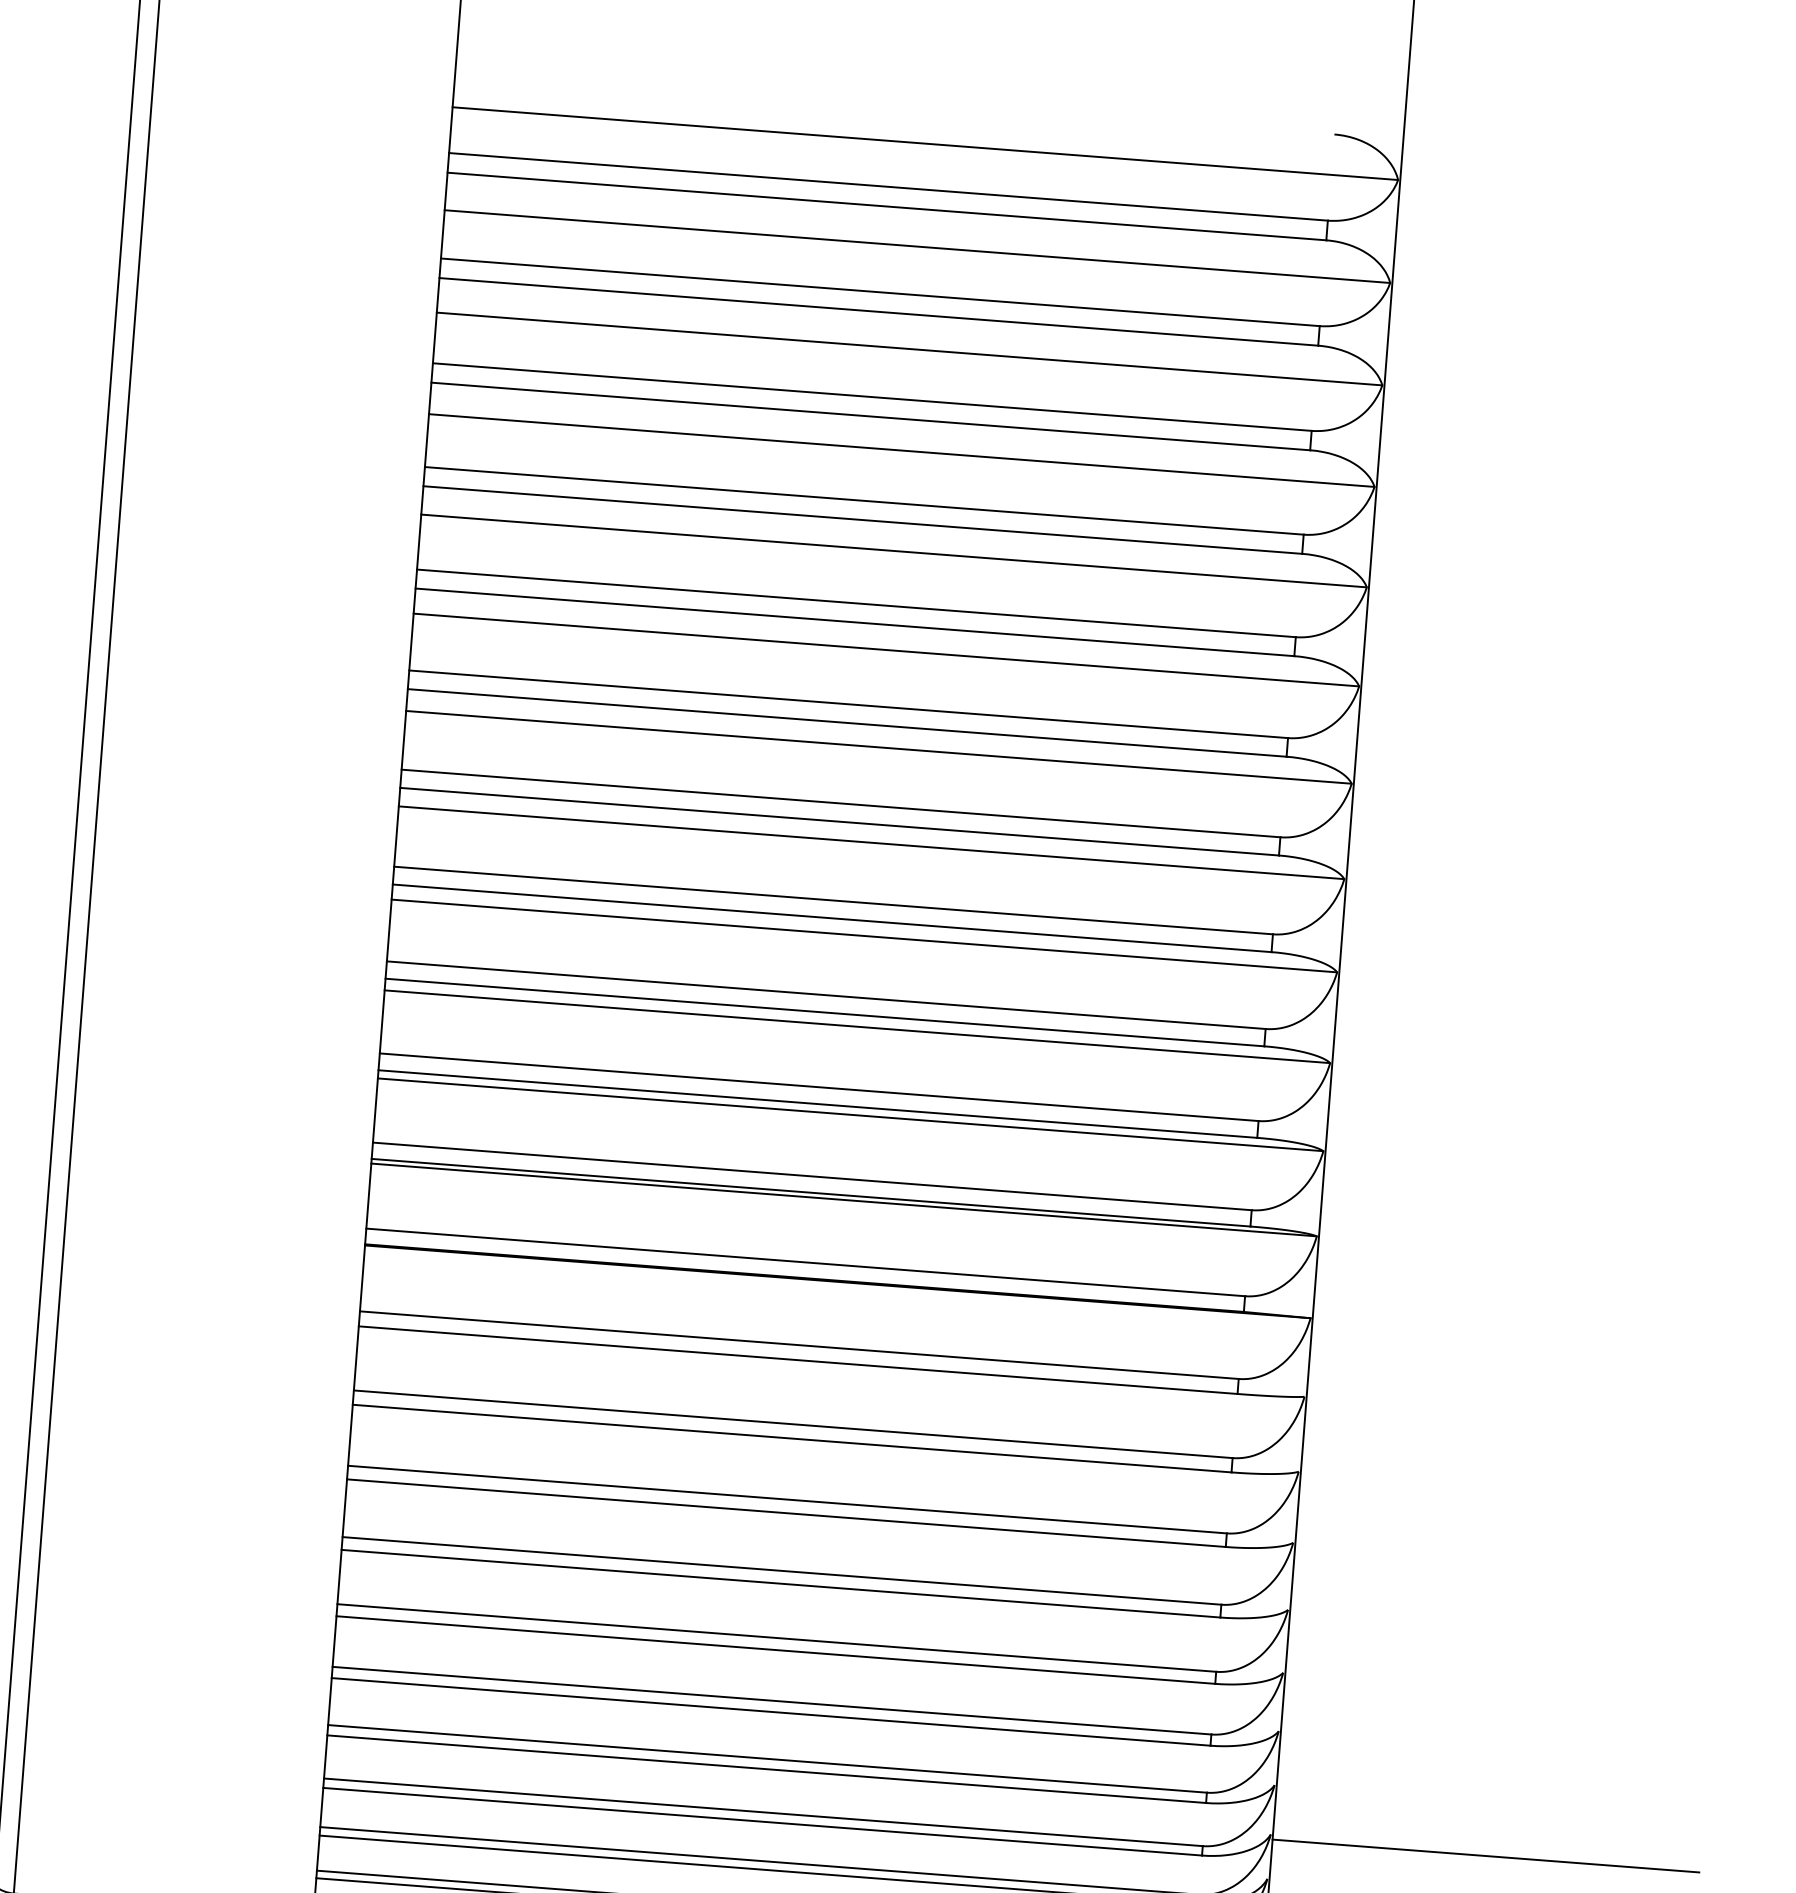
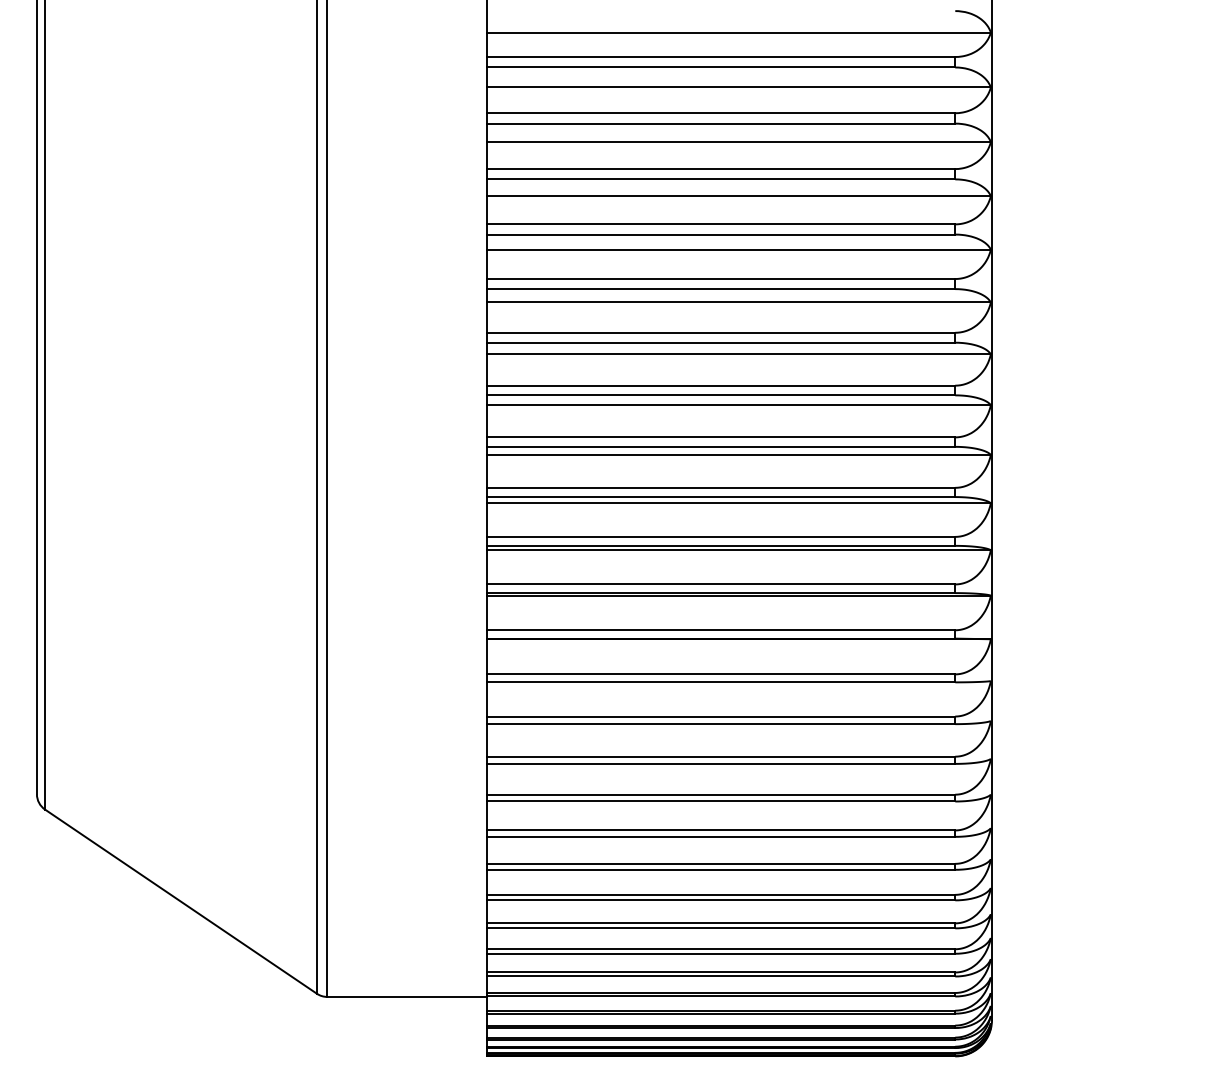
line: (1485, 1856) -> (1105, 917), removed

